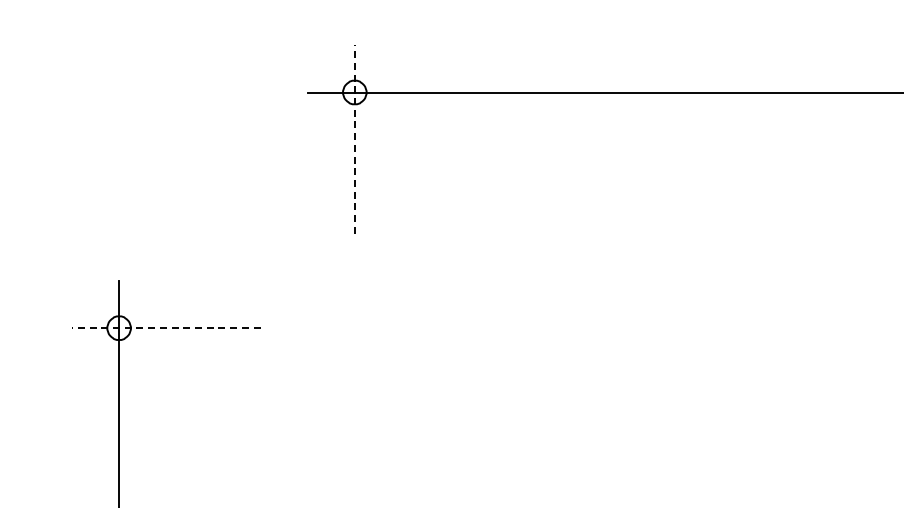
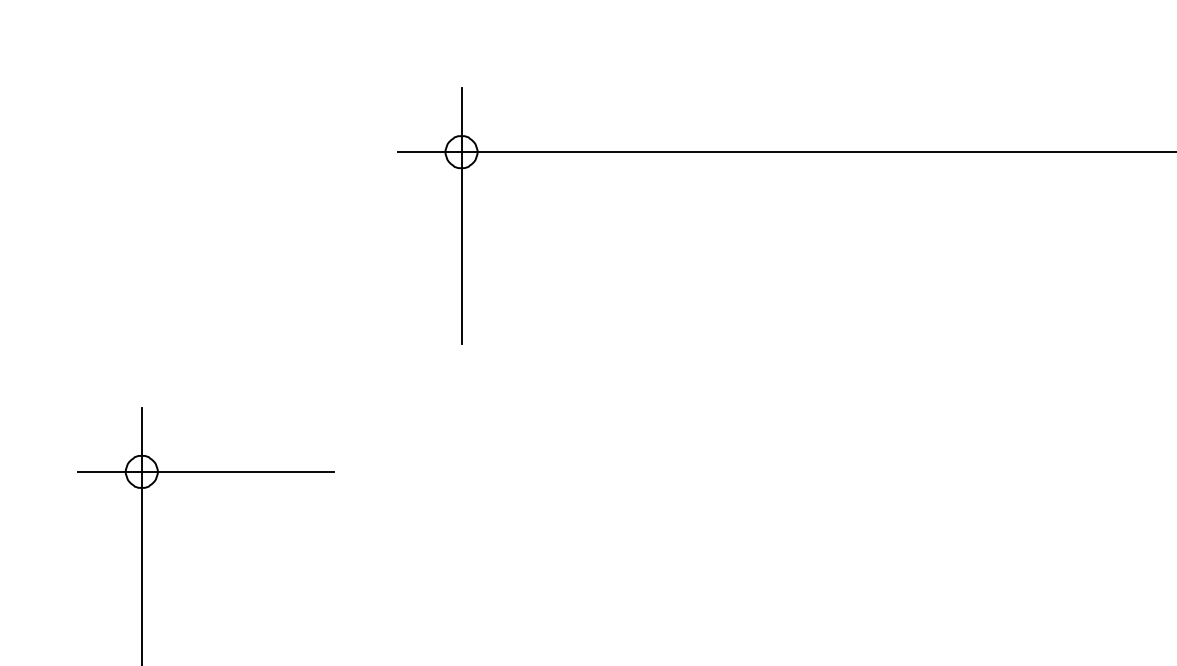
line: (354, 139) -> (461, 215), dashed -> solid
line: (165, 328) -> (204, 472), dashed -> solid

